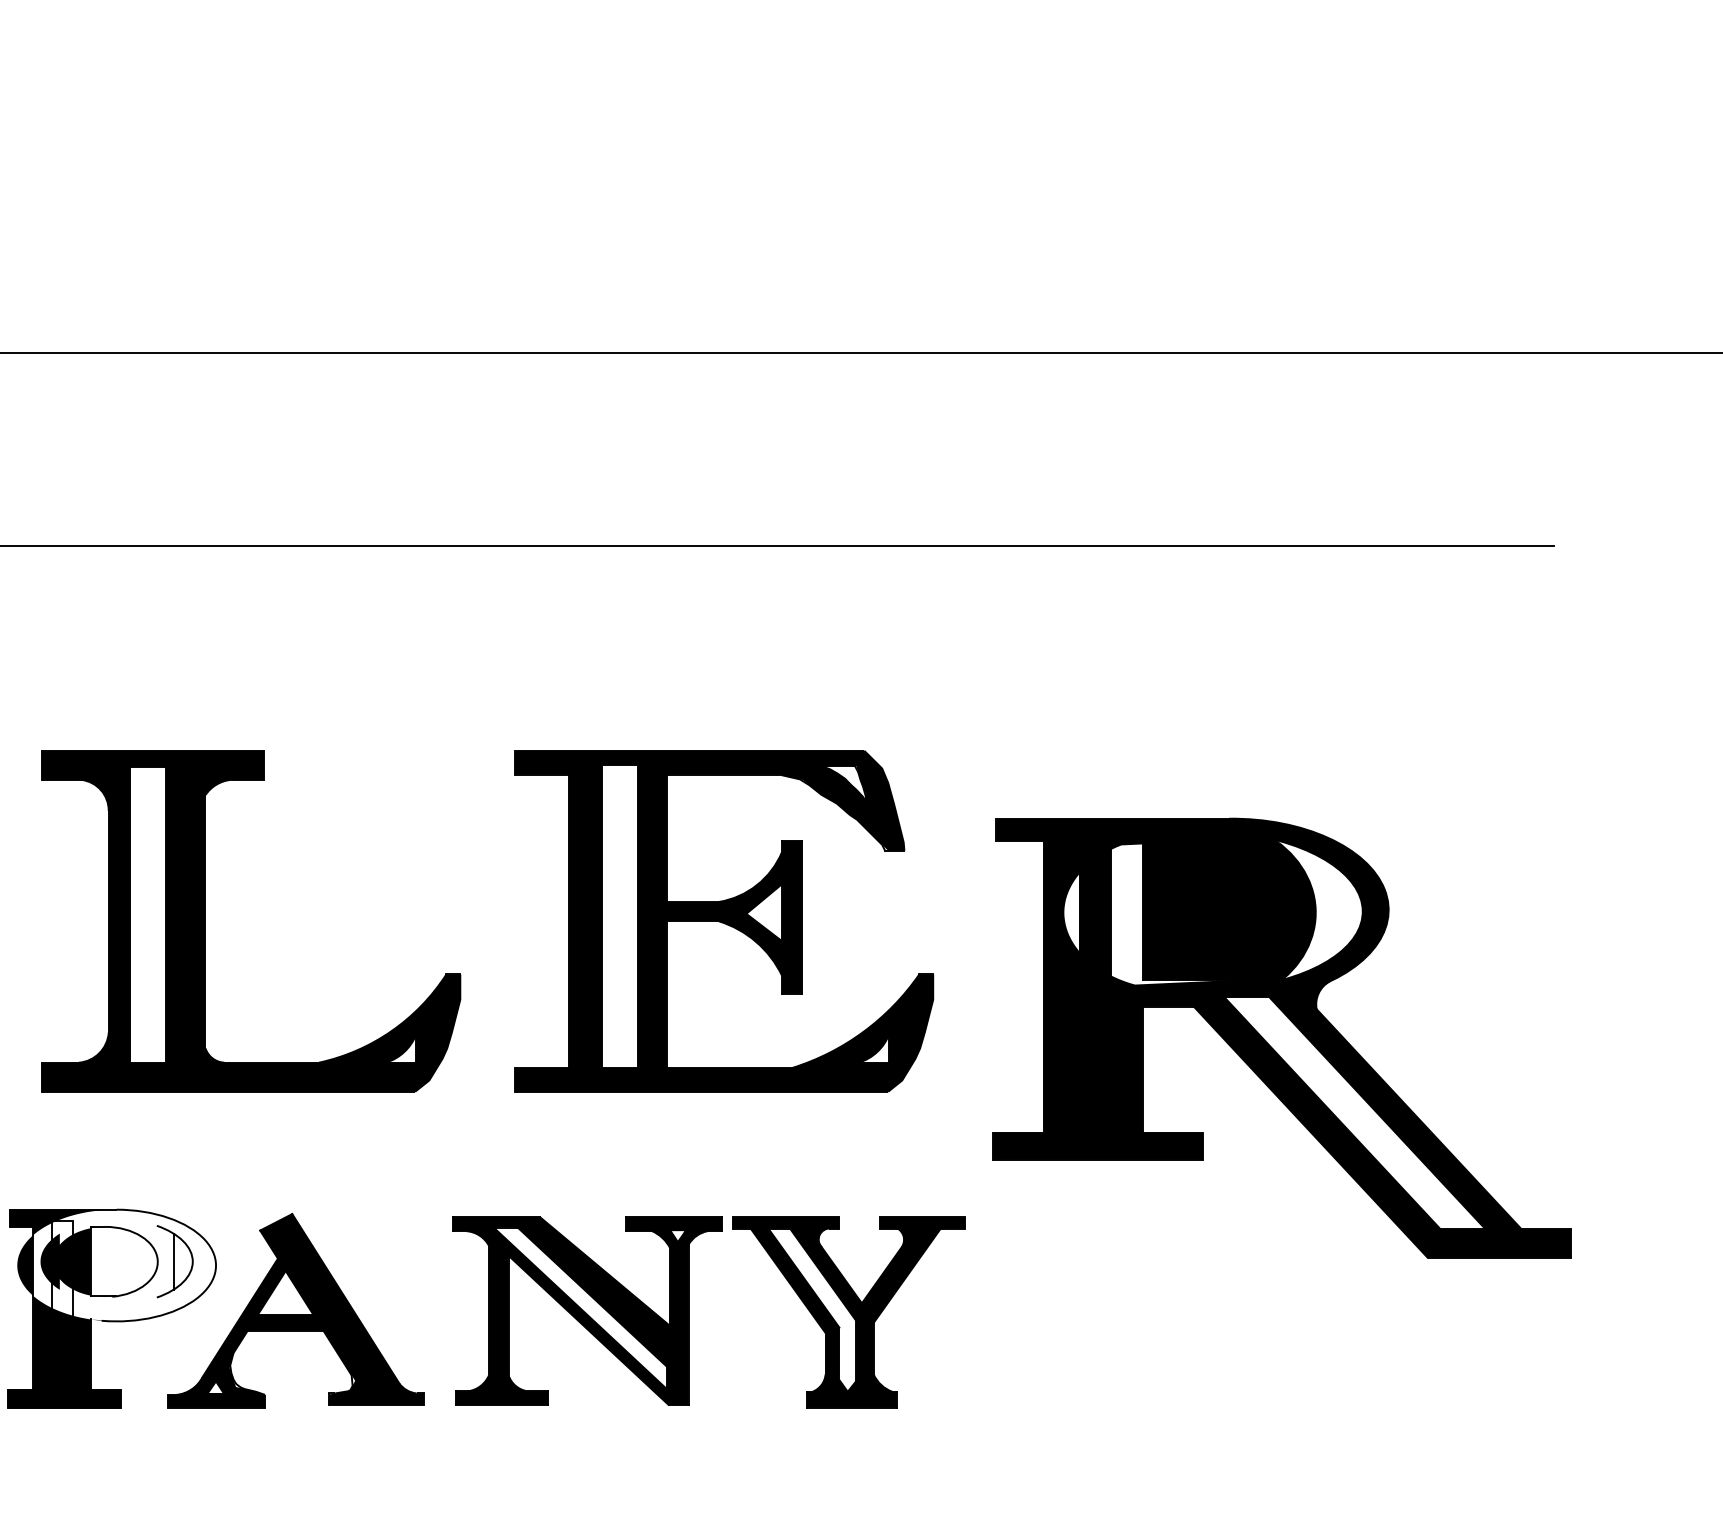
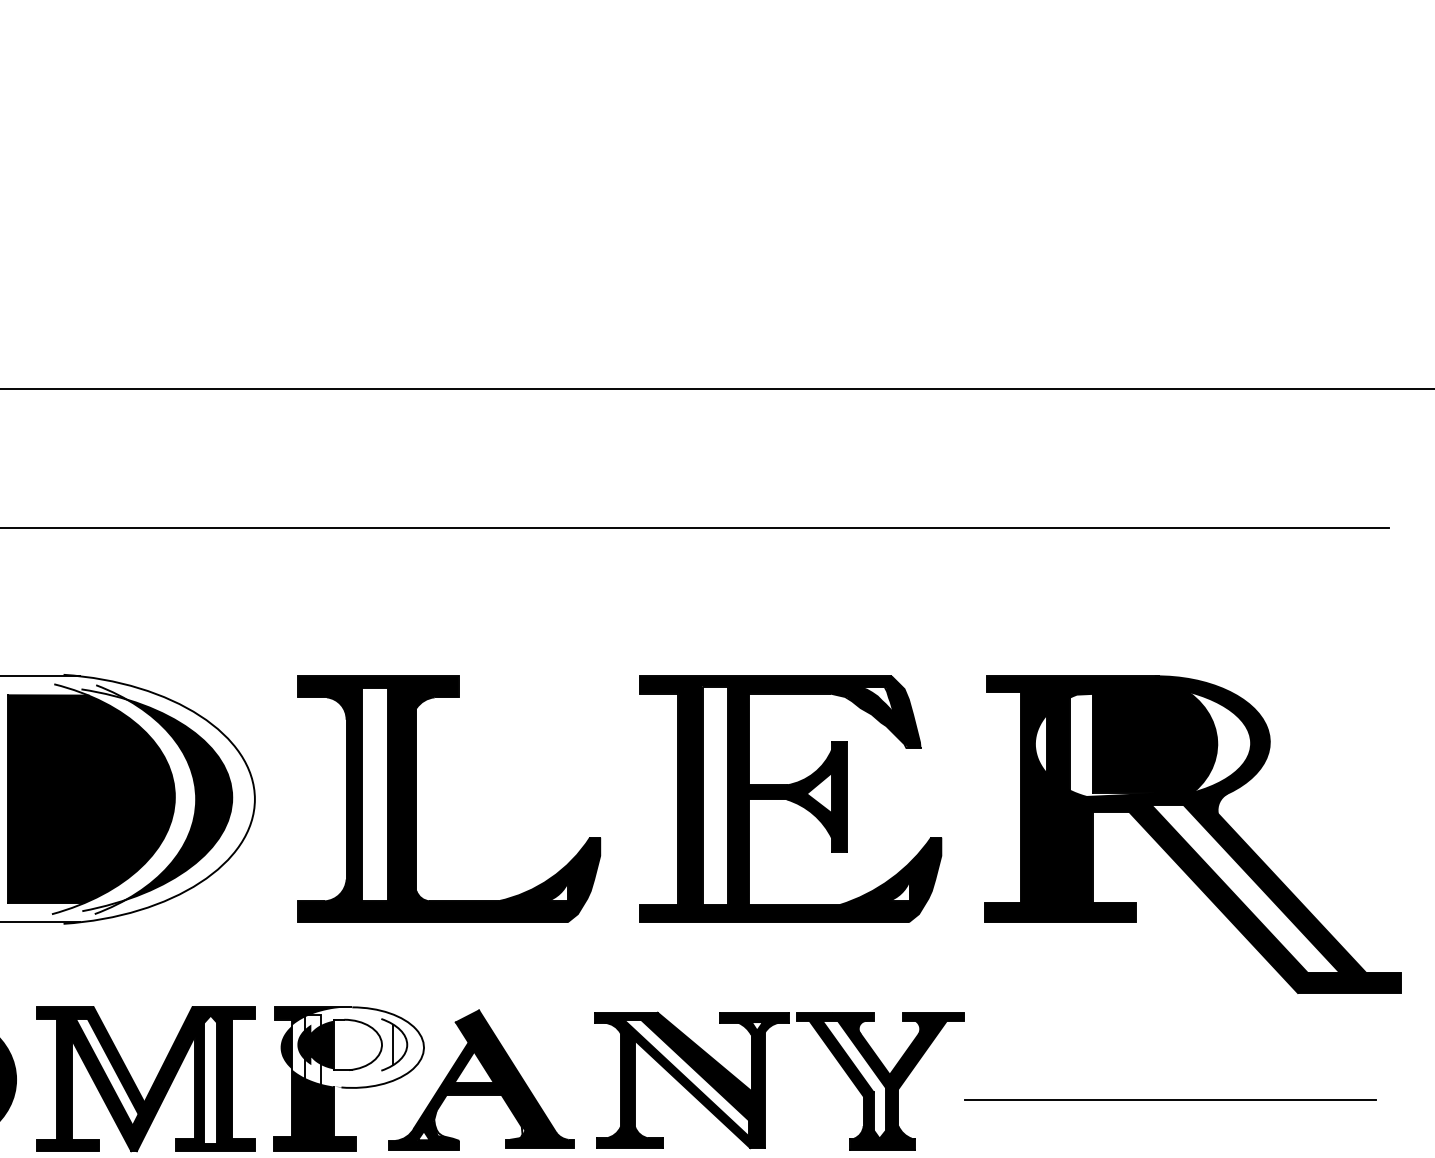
part: (1281, 1037) -> (1192, 834), moved
line: (1250, 1338) -> (1170, 1100), added

